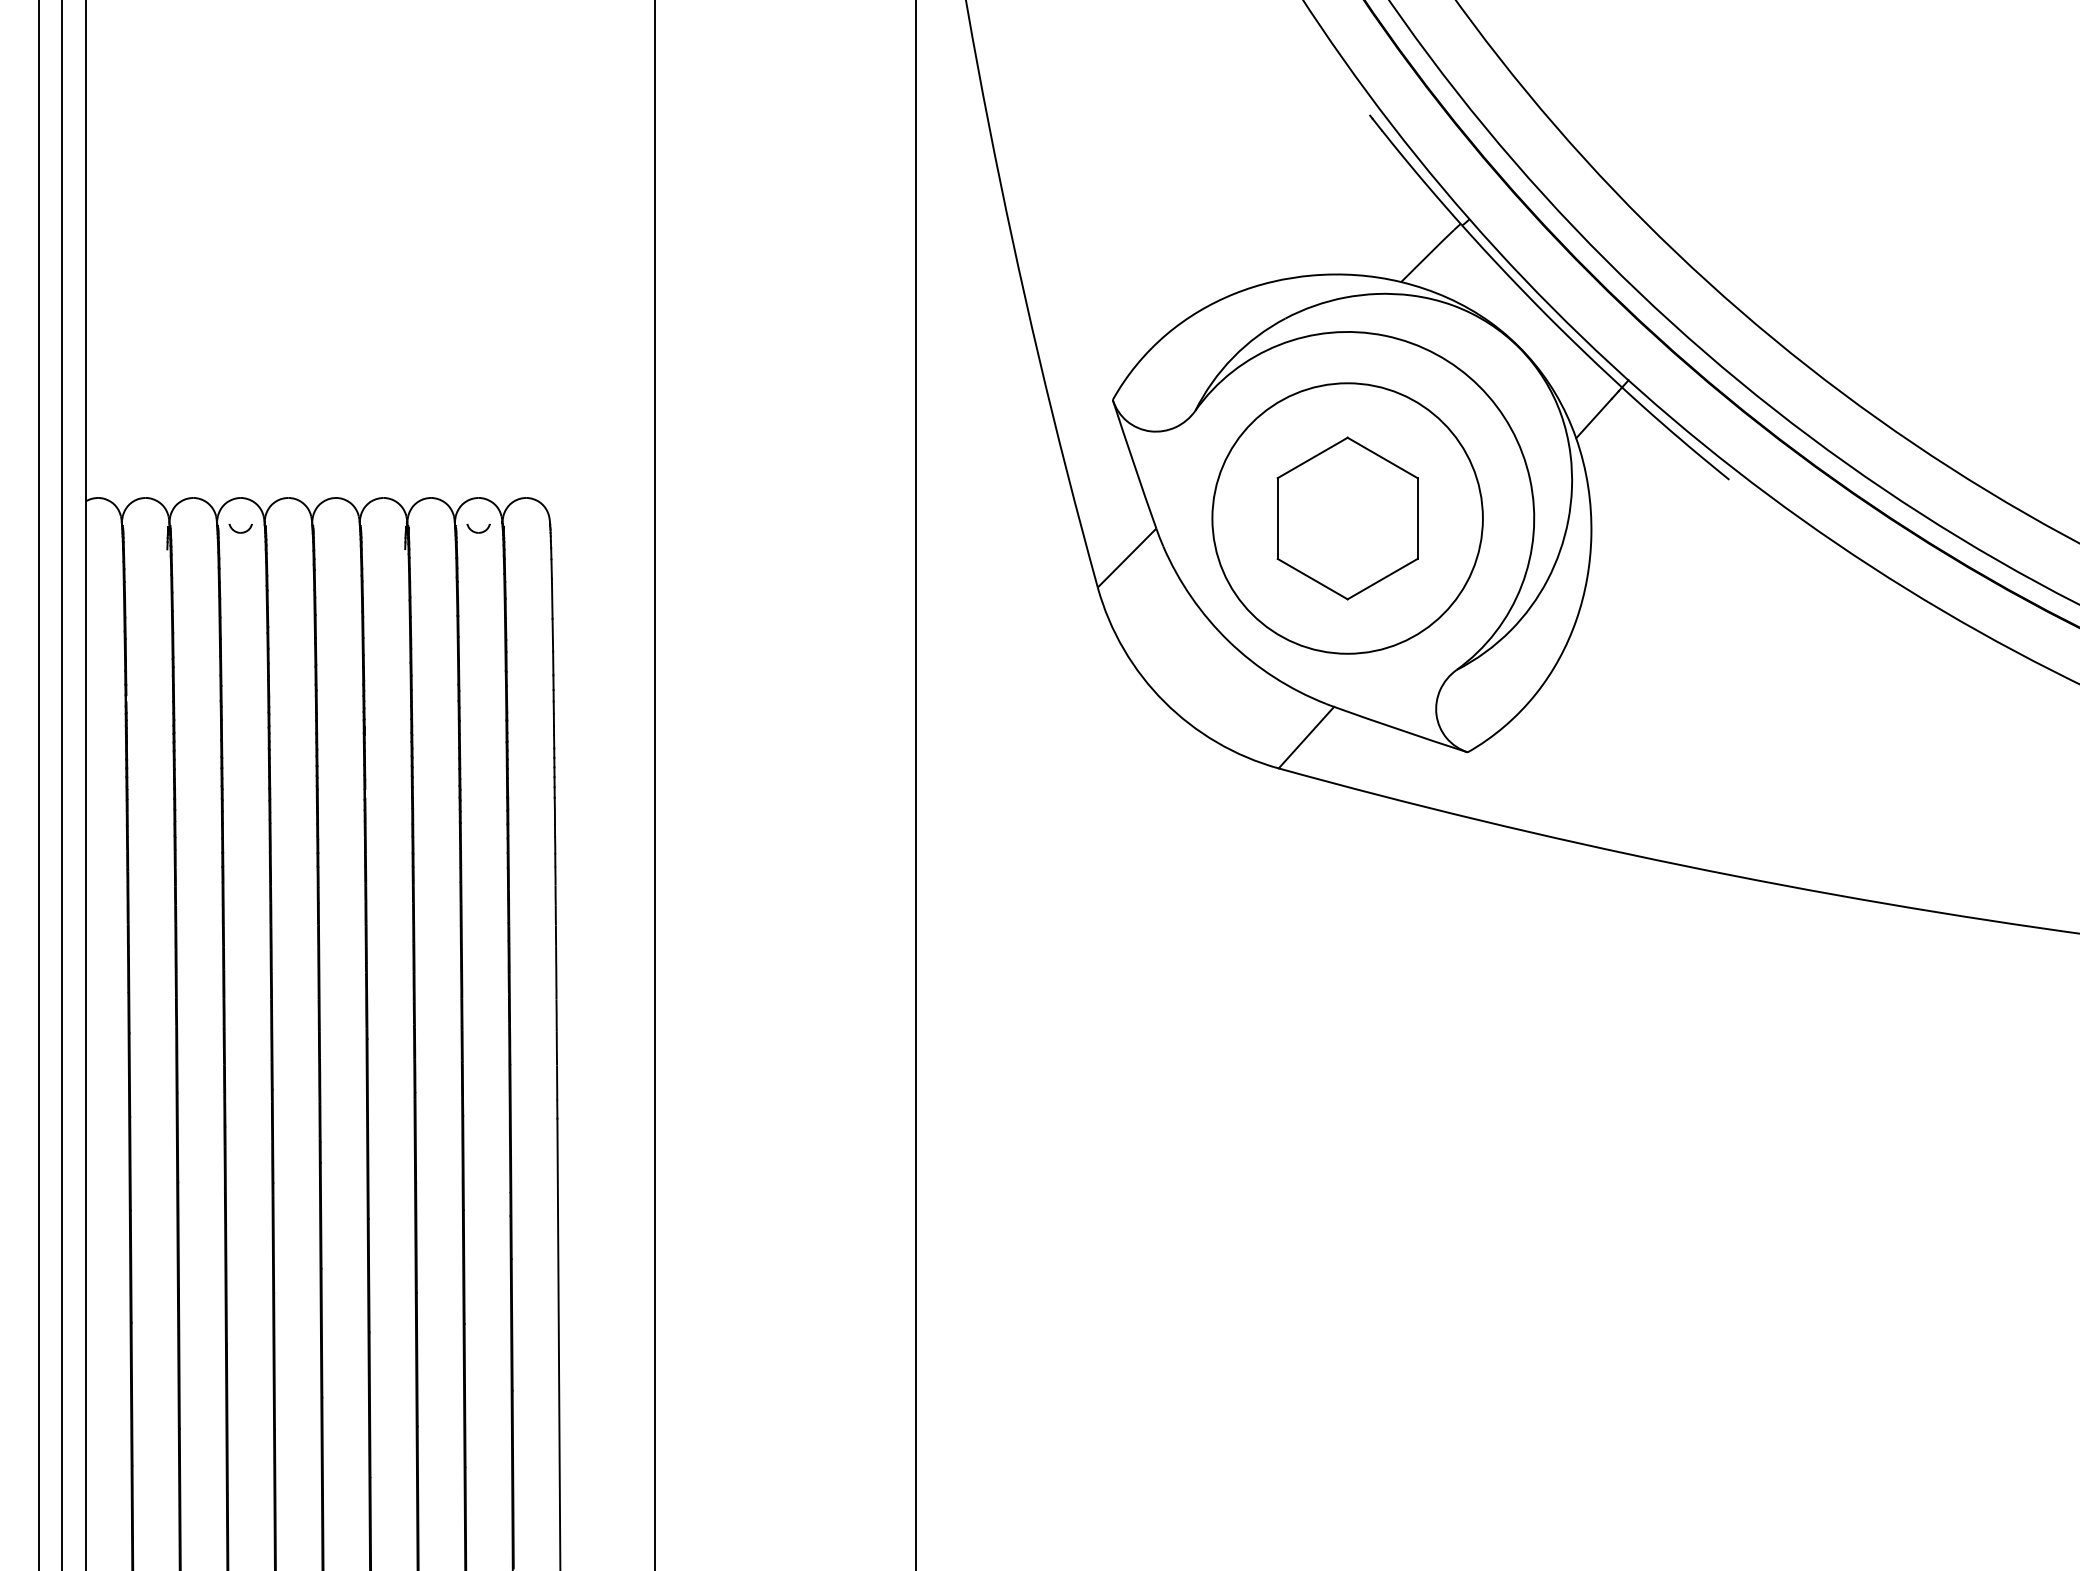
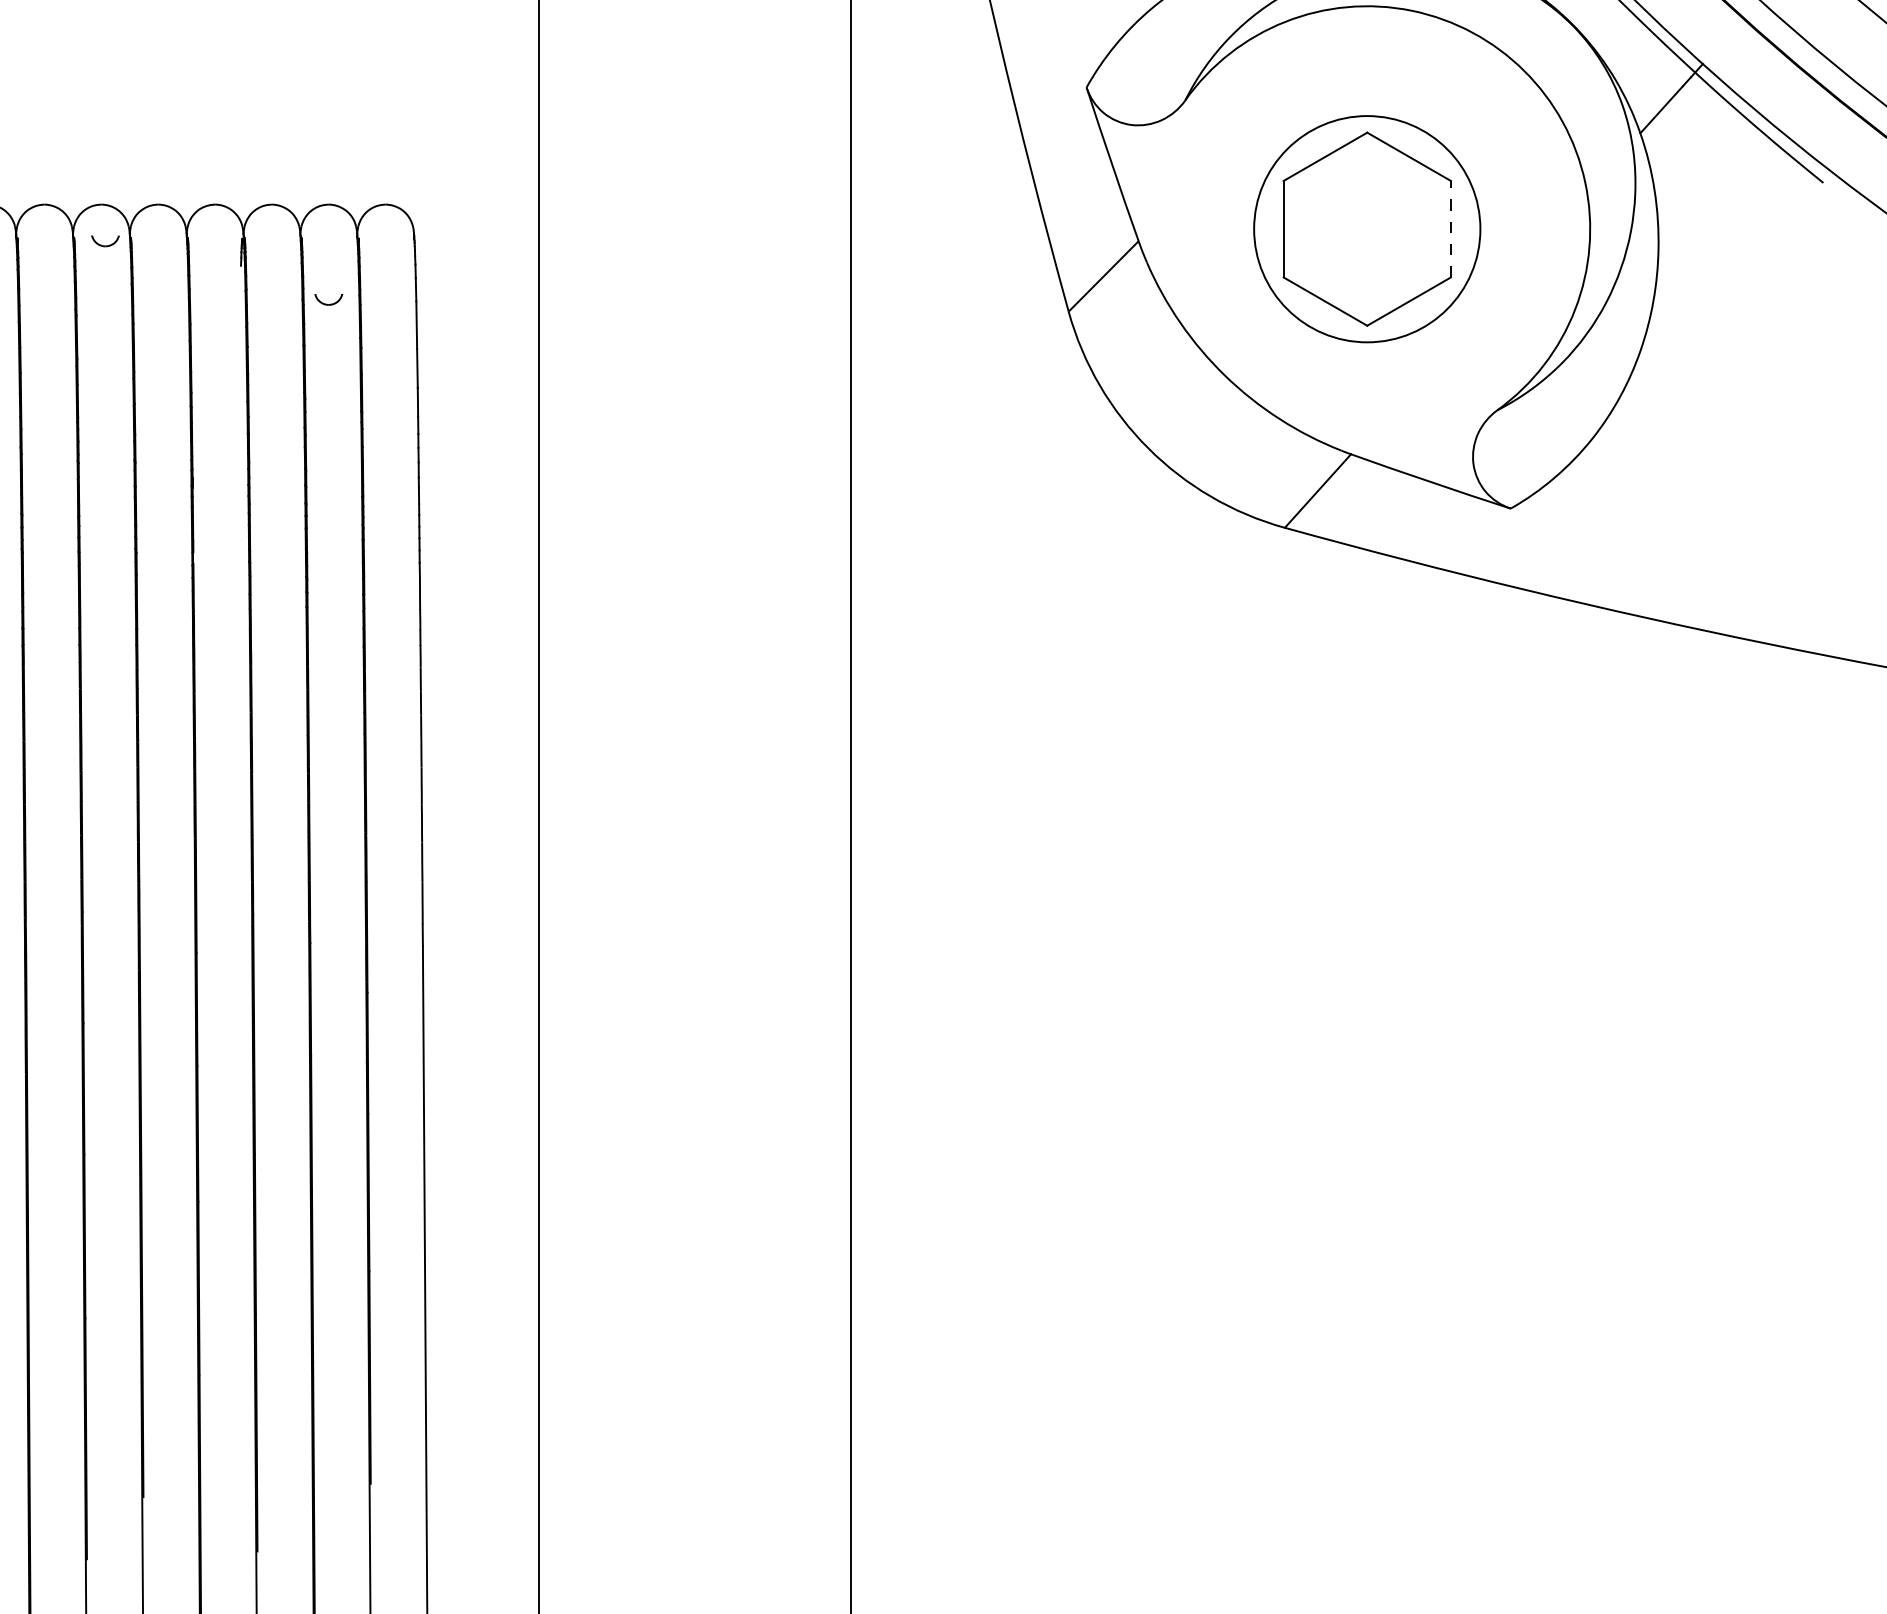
circle: (1347, 518) -> (1367, 229), size x0.7
line: (1417, 518) -> (1450, 229), solid -> dashed
part: (240, 528) -> (105, 241), moved
part: (478, 528) -> (328, 299), moved

